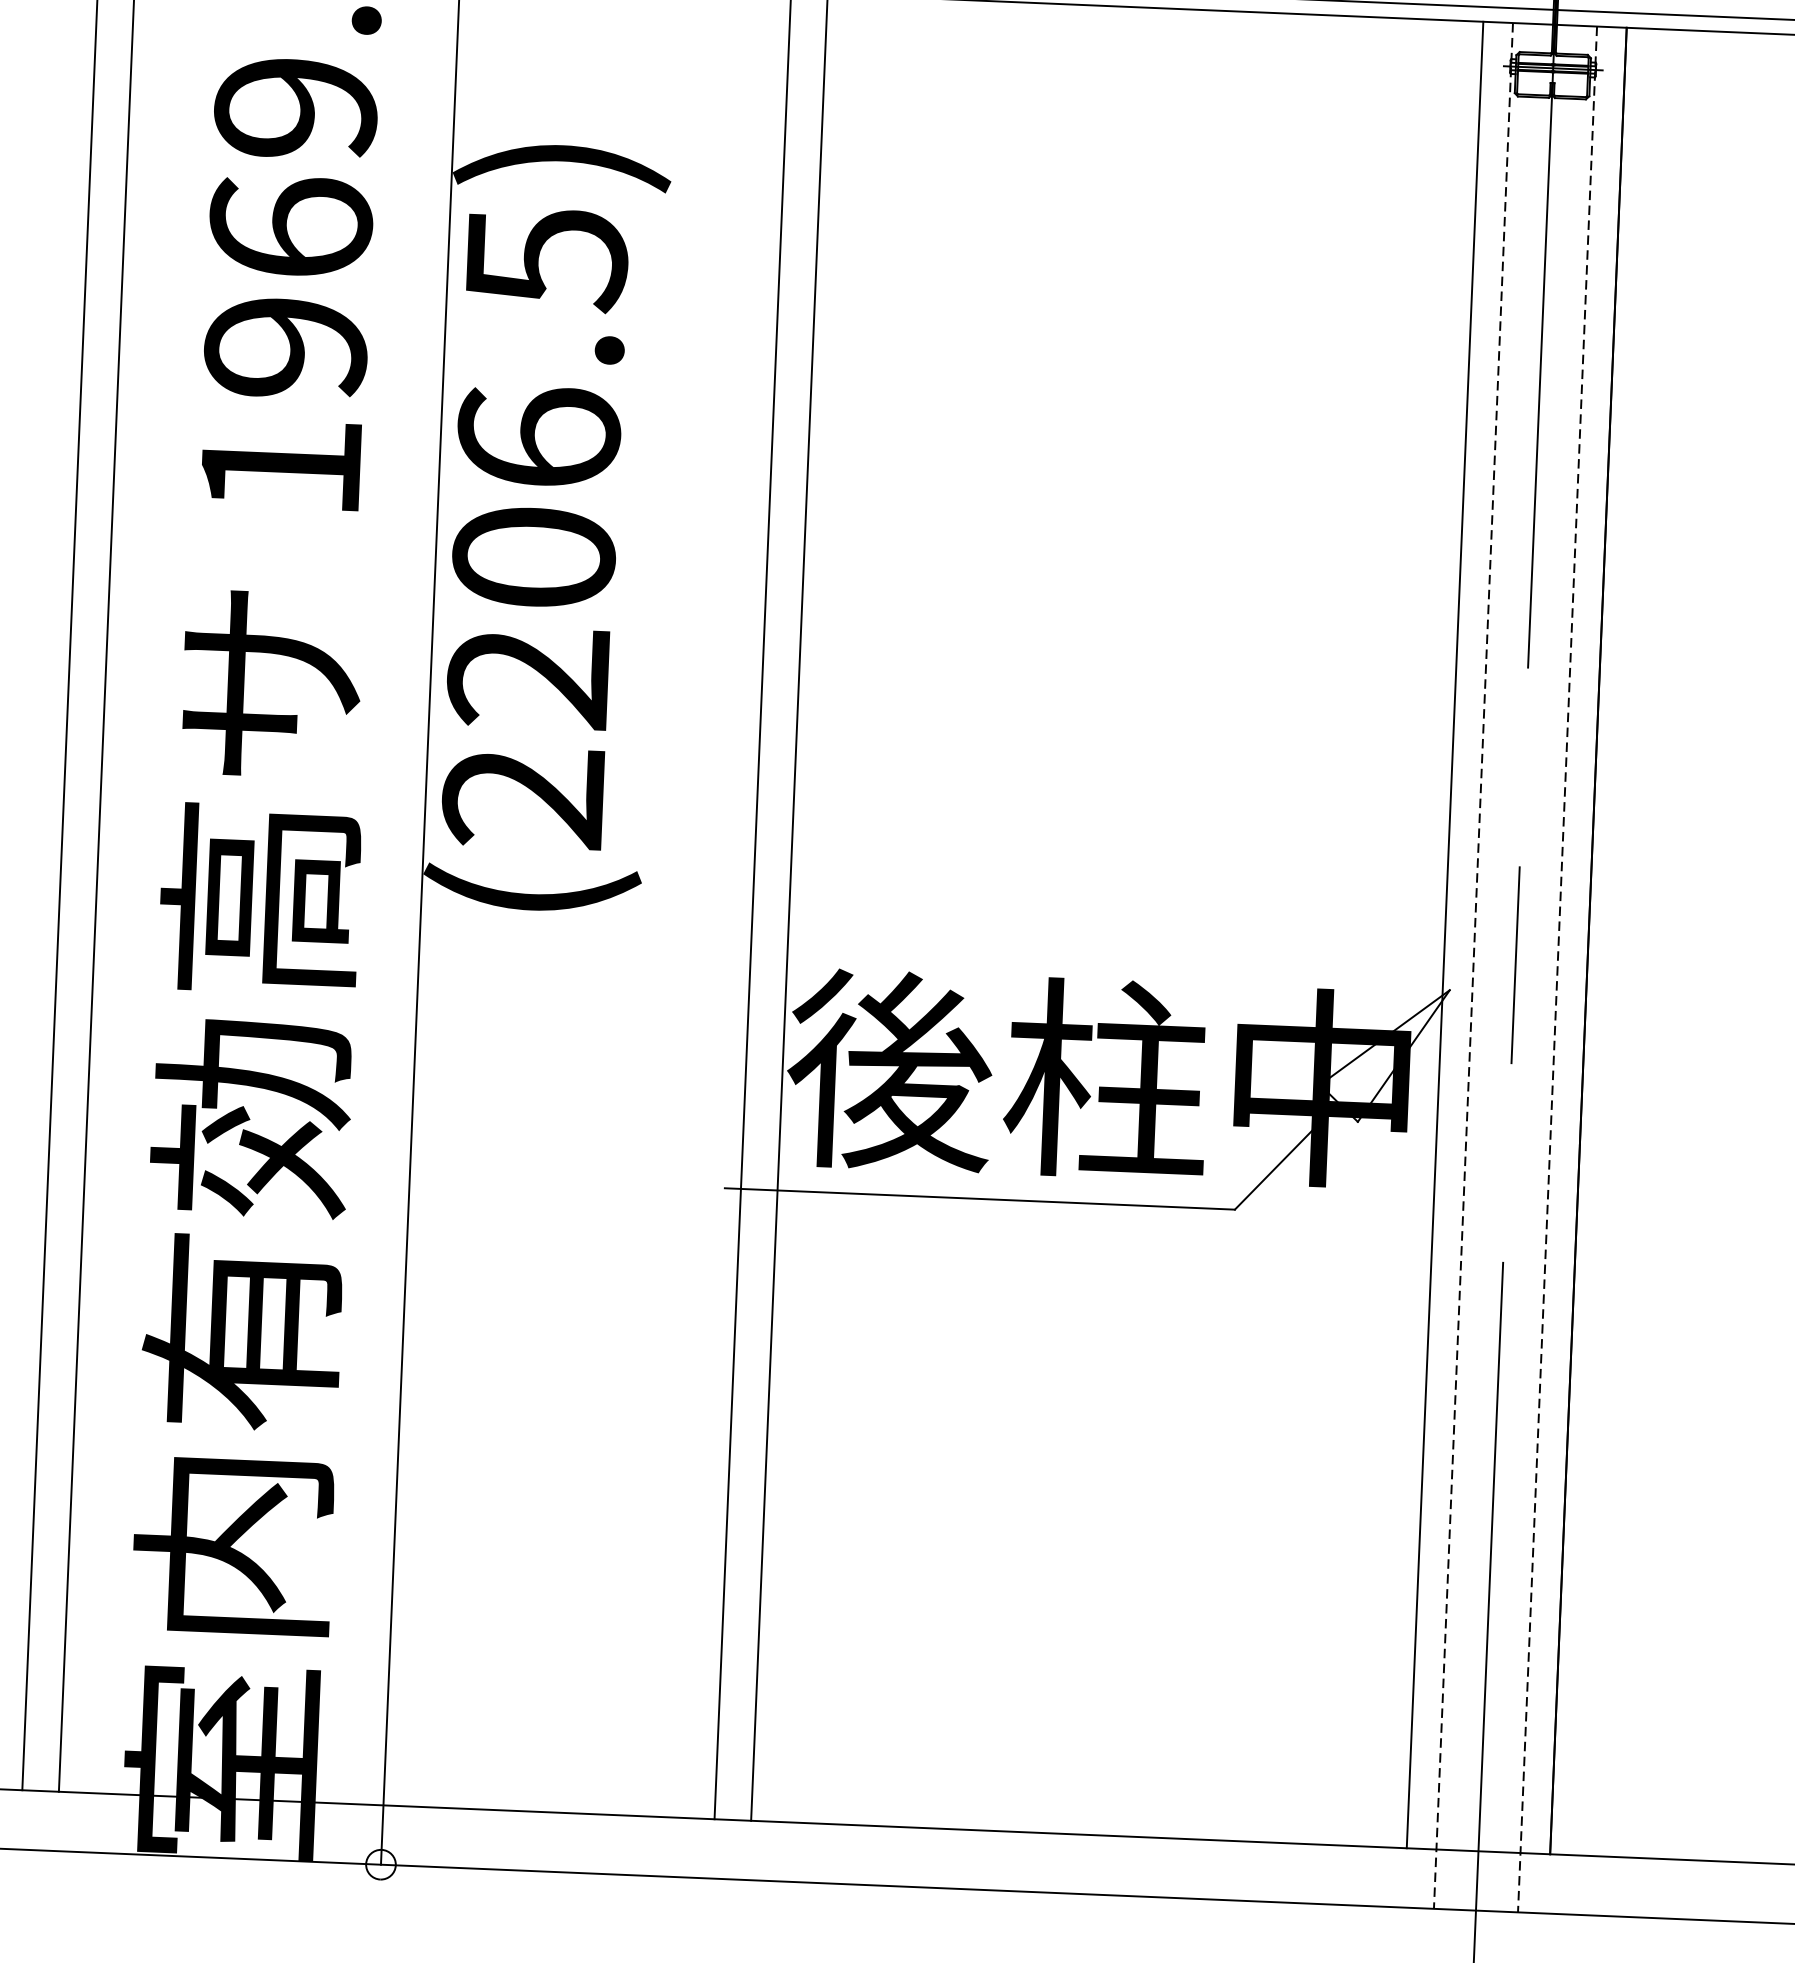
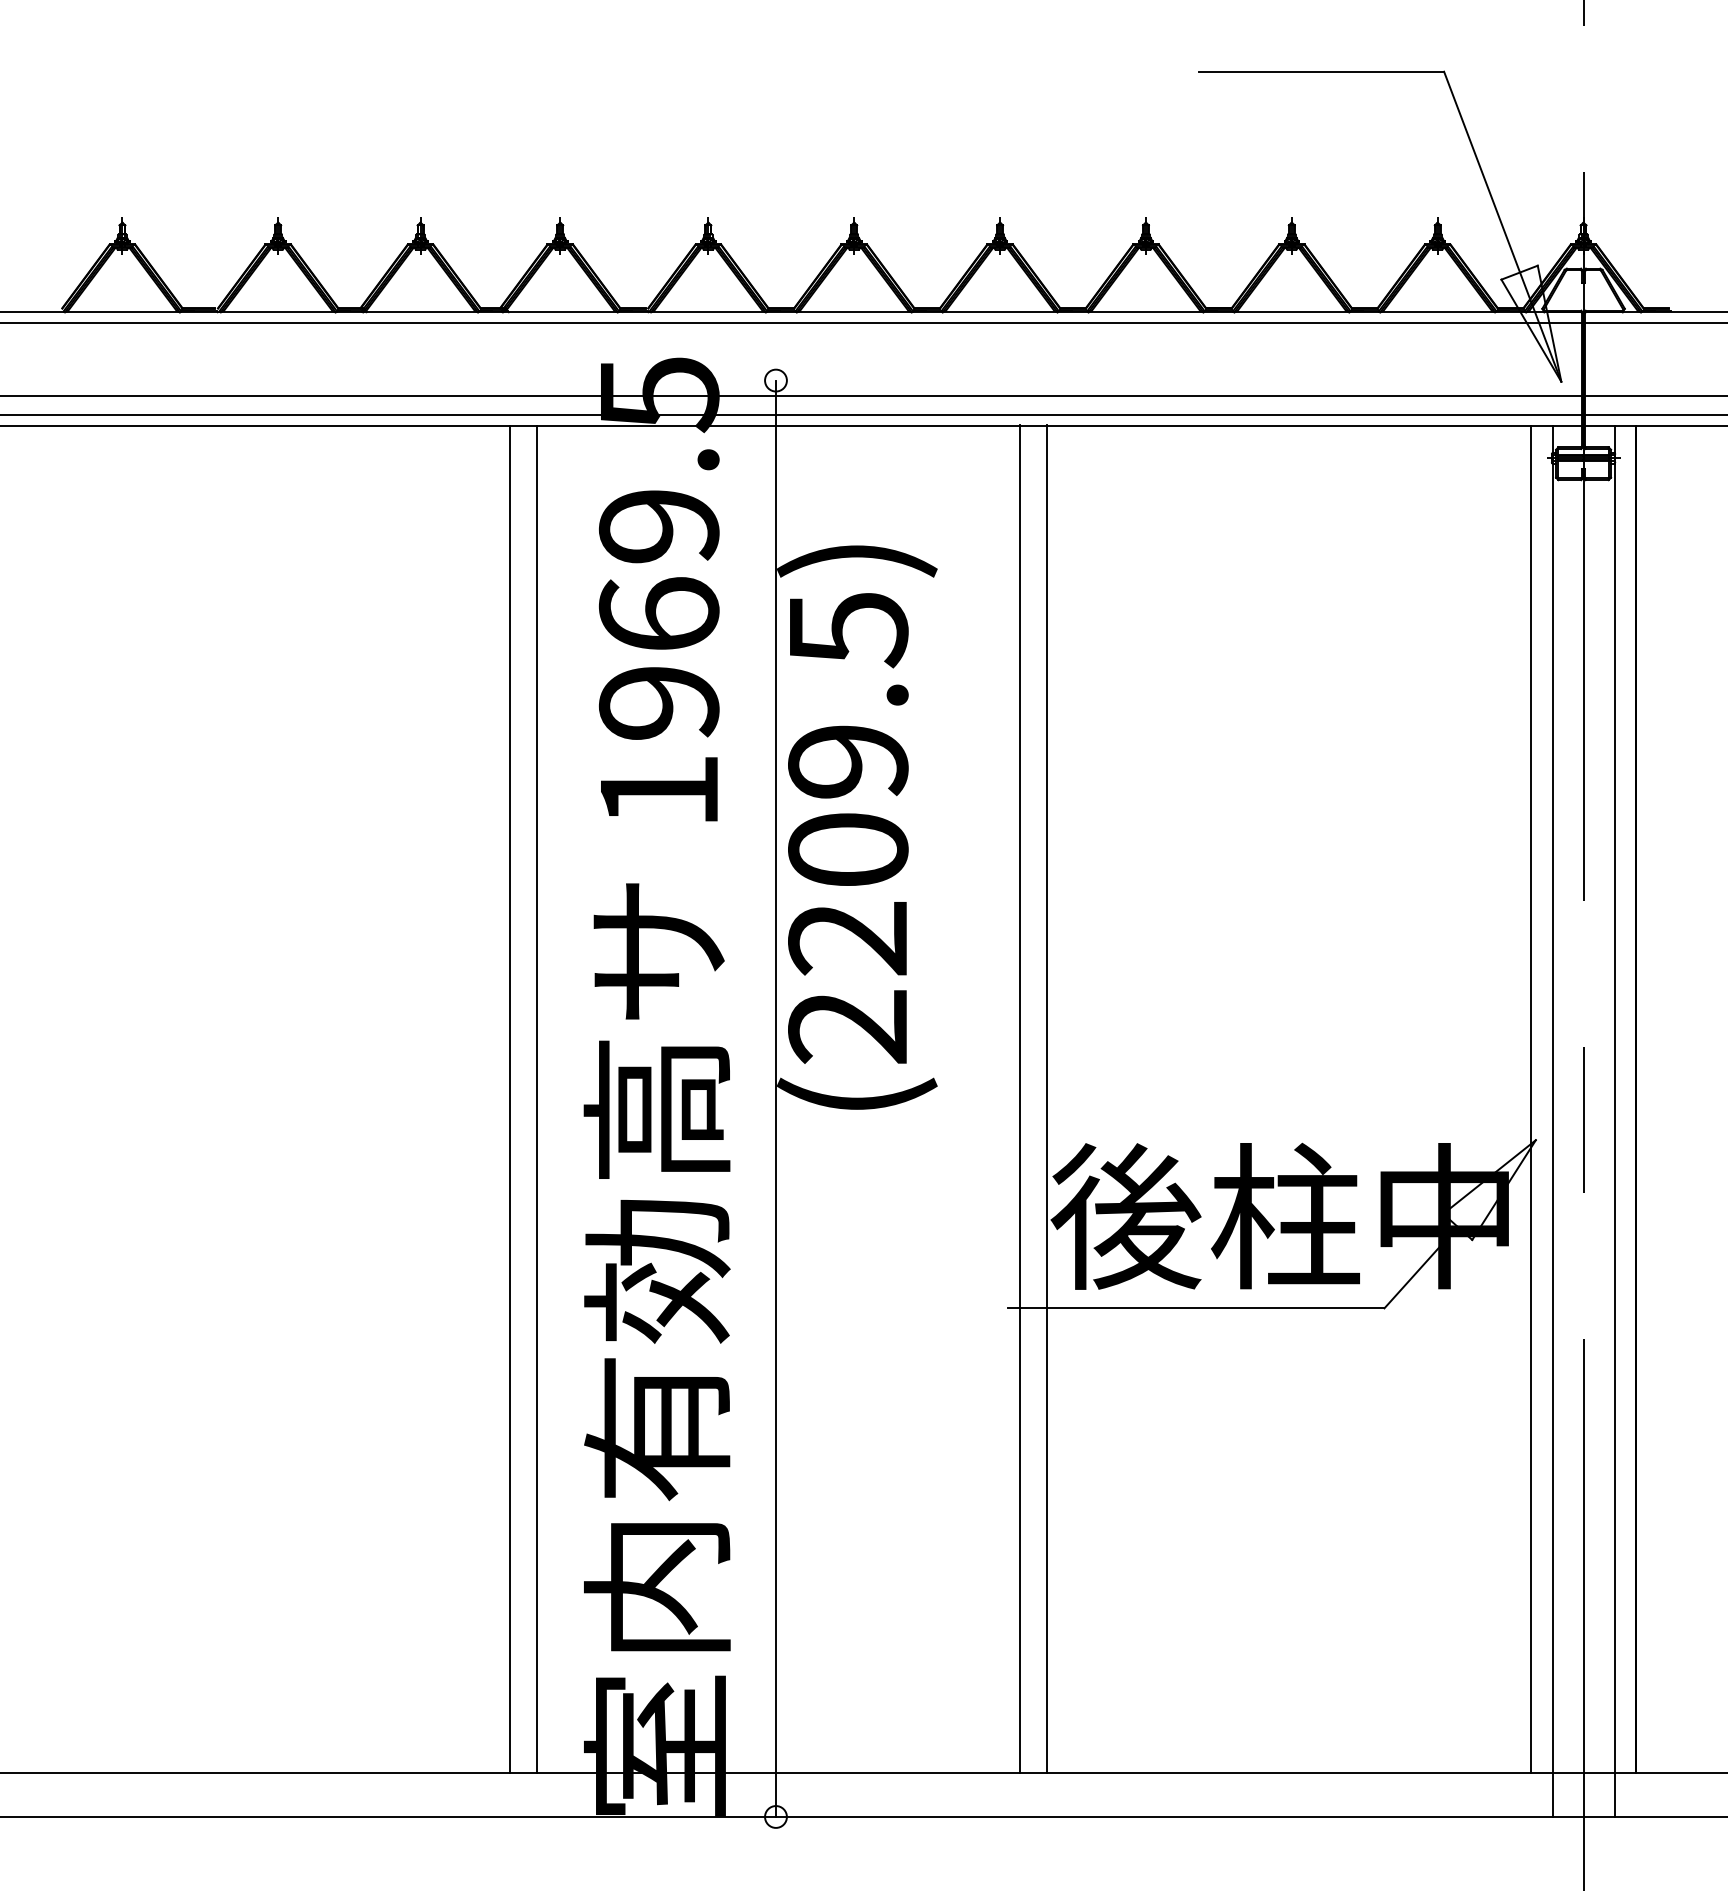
text: (539, 437) -> (848, 761), (2206.5) -> (2209.5)
line: (1473, 967) -> (1552, 1122), dashed -> solid
line: (1557, 970) -> (1614, 1122), dashed -> solid

